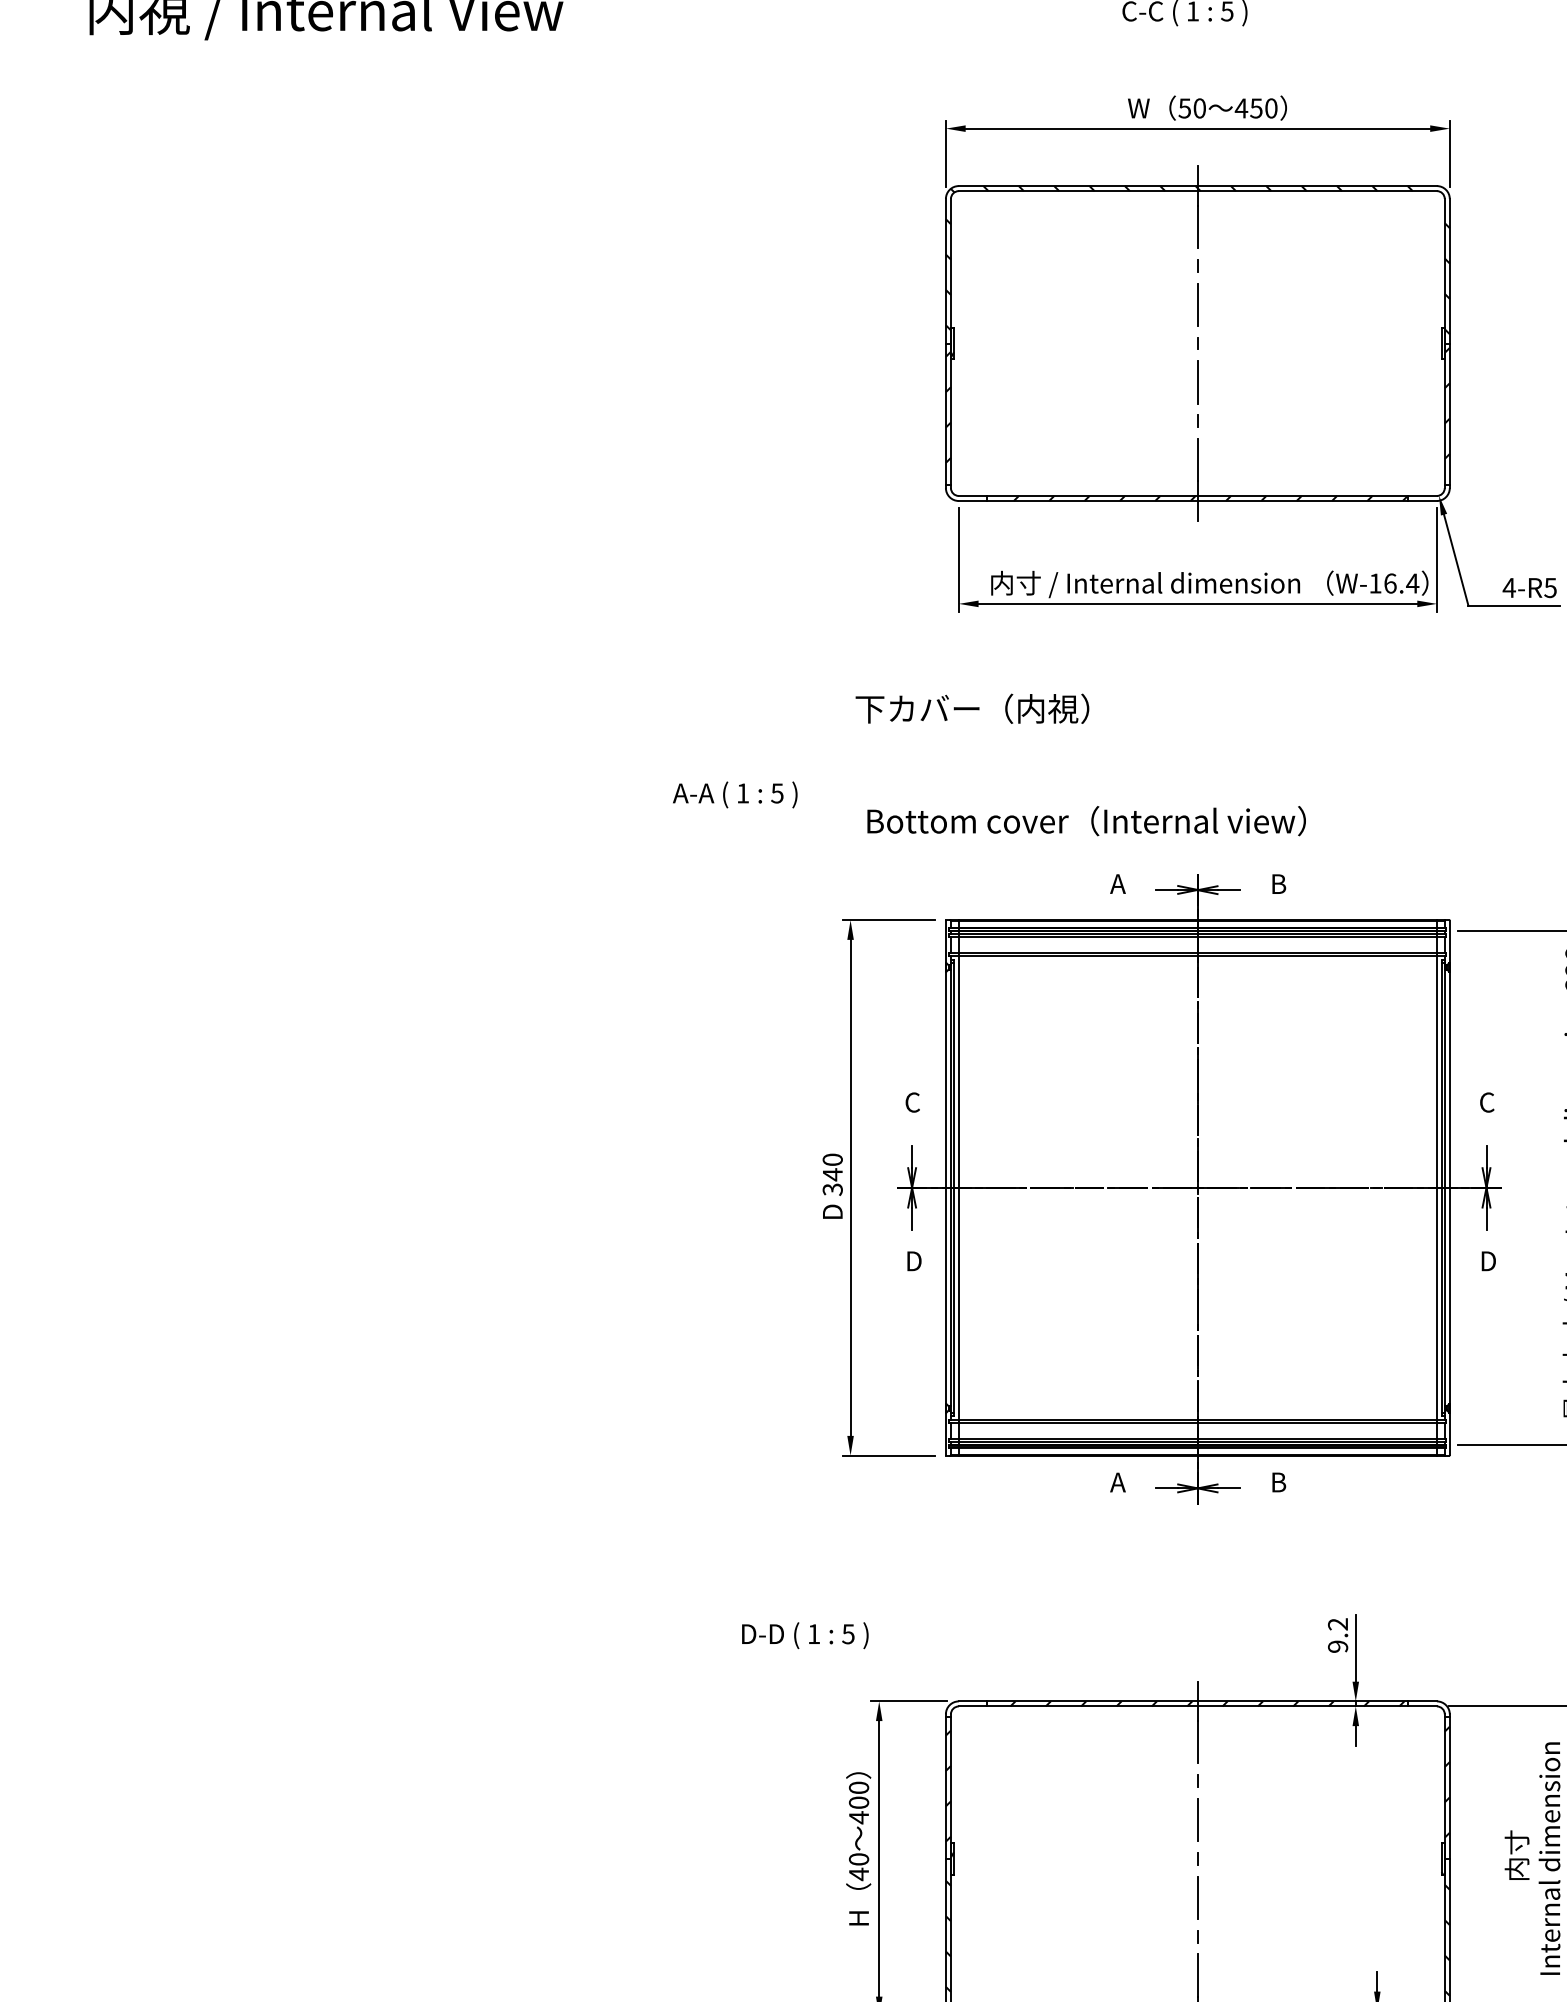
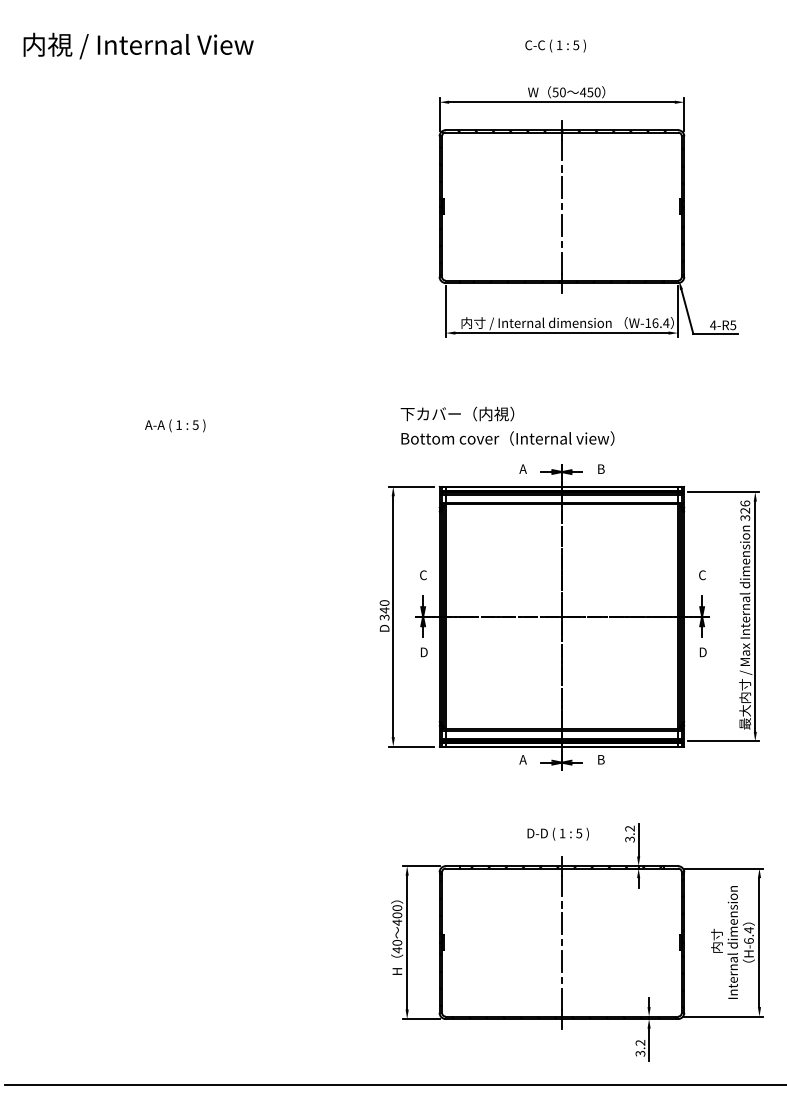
text: (972, 707) -> (457, 413), moved
text: (735, 794) -> (175, 425), moved
text: (803, 1636) -> (557, 834), moved
text: (1336, 1646) -> (629, 839), 9.2 -> 3.2

